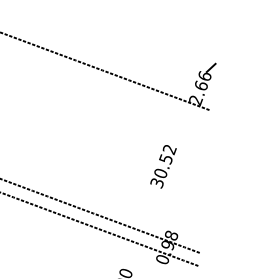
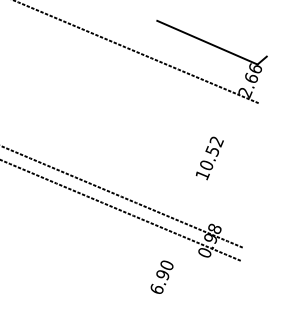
line: (156, 52) -> (207, 42), added
text: (157, 183) -> (202, 175), 30.52 -> 10.52

